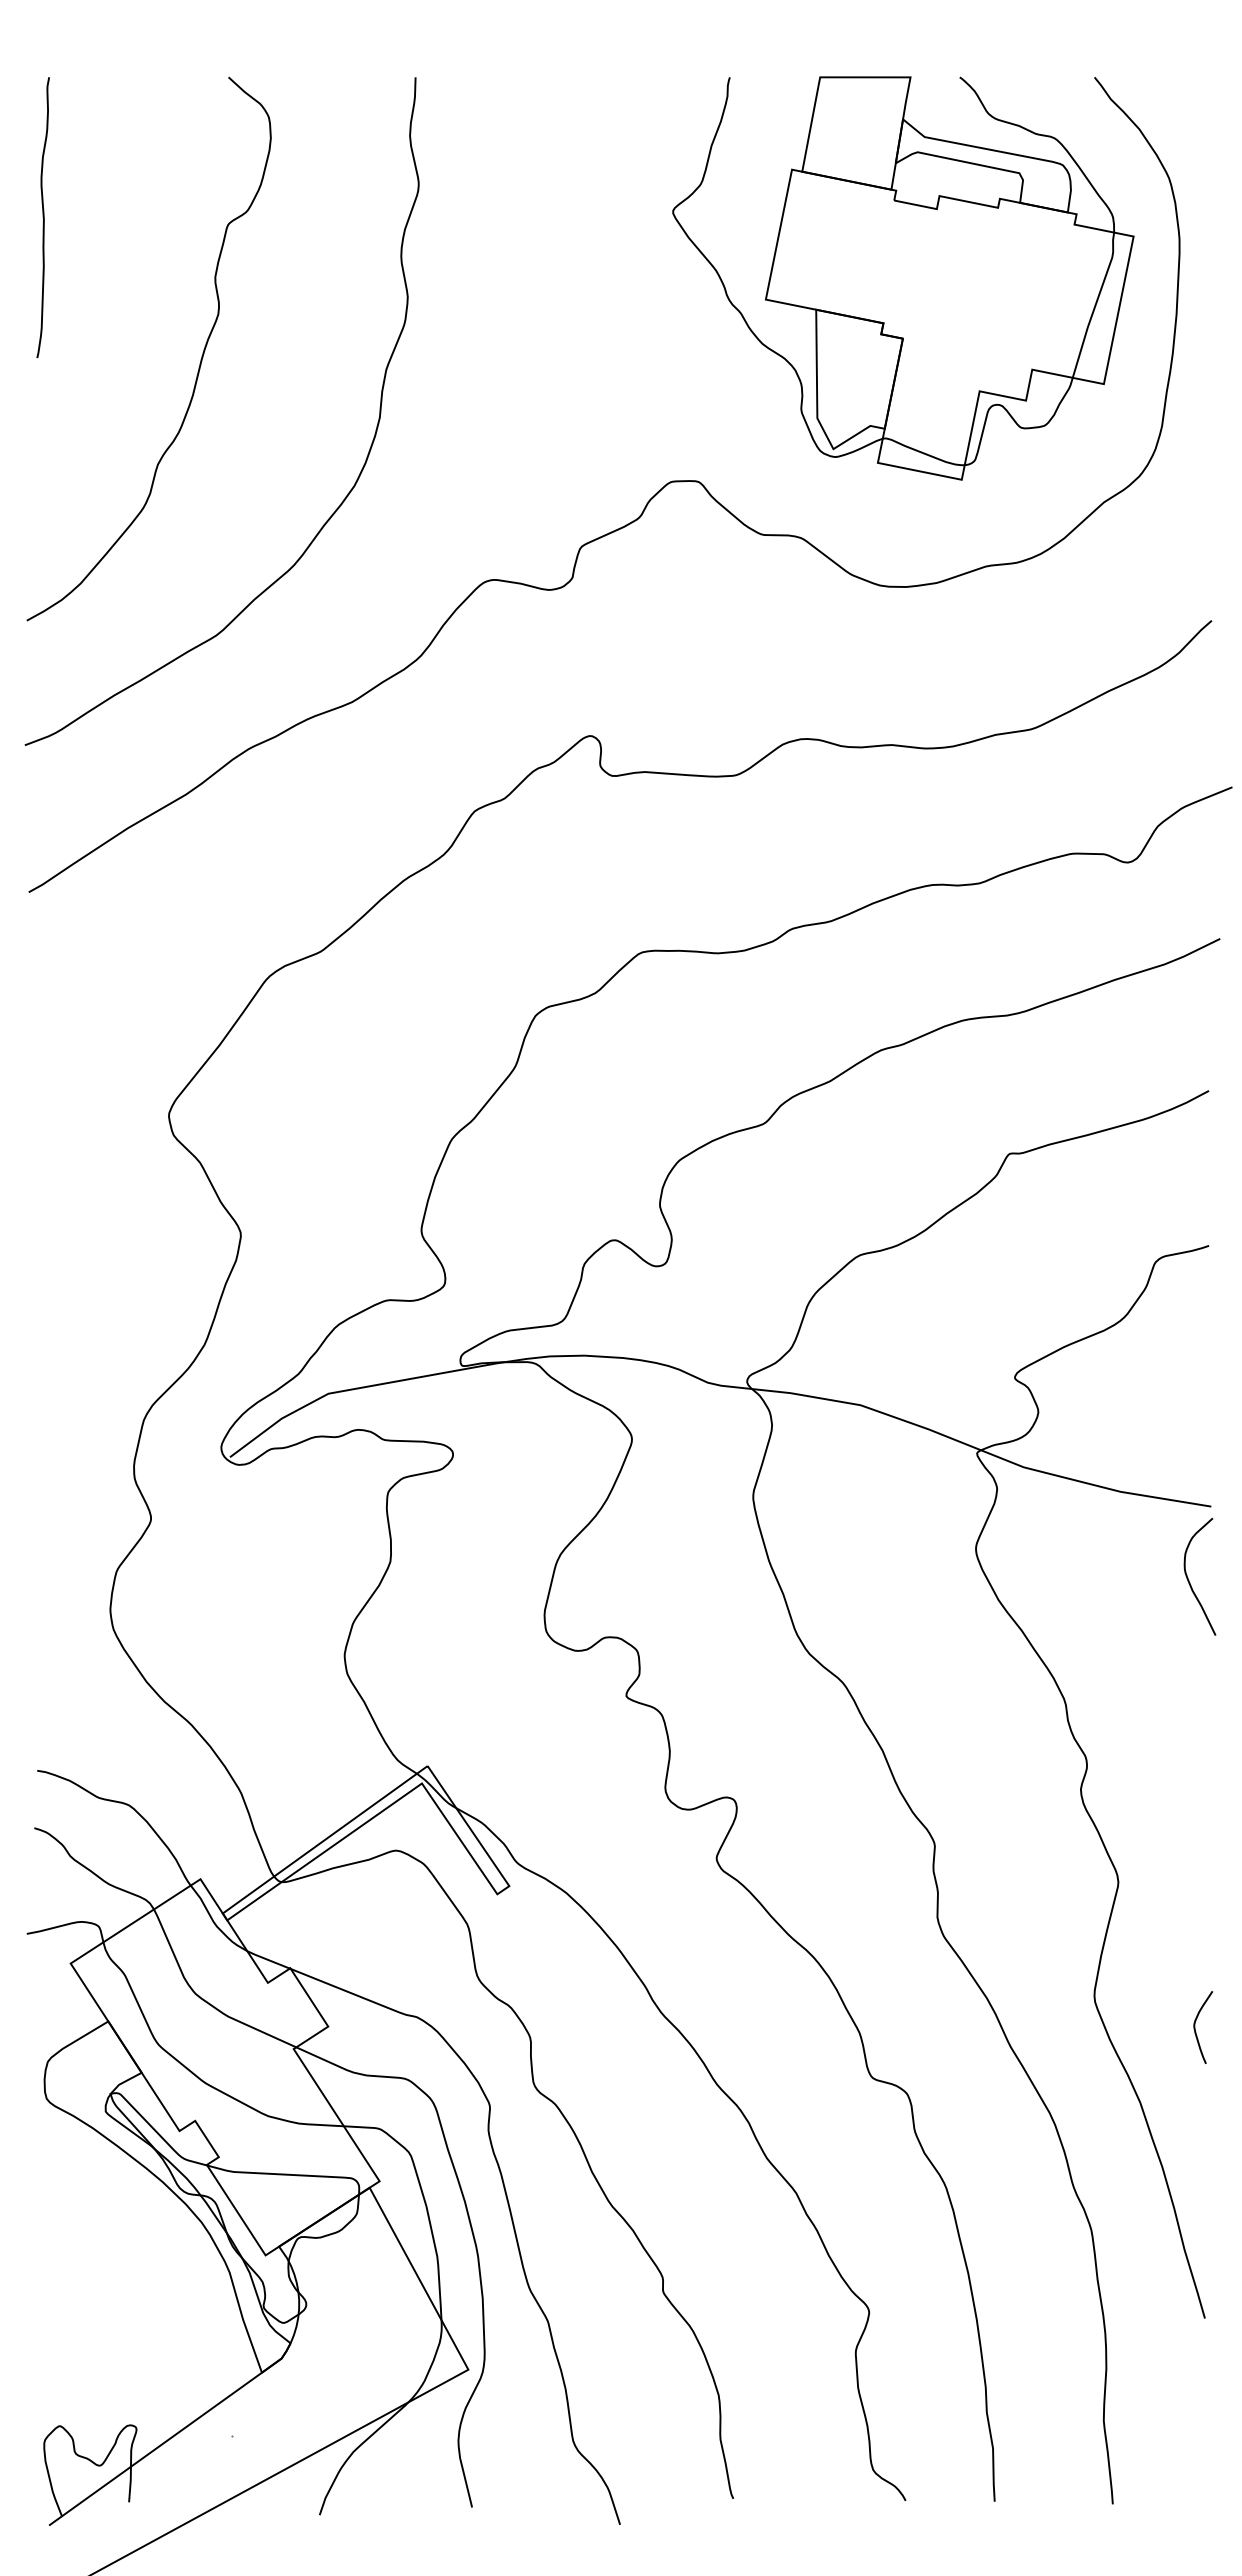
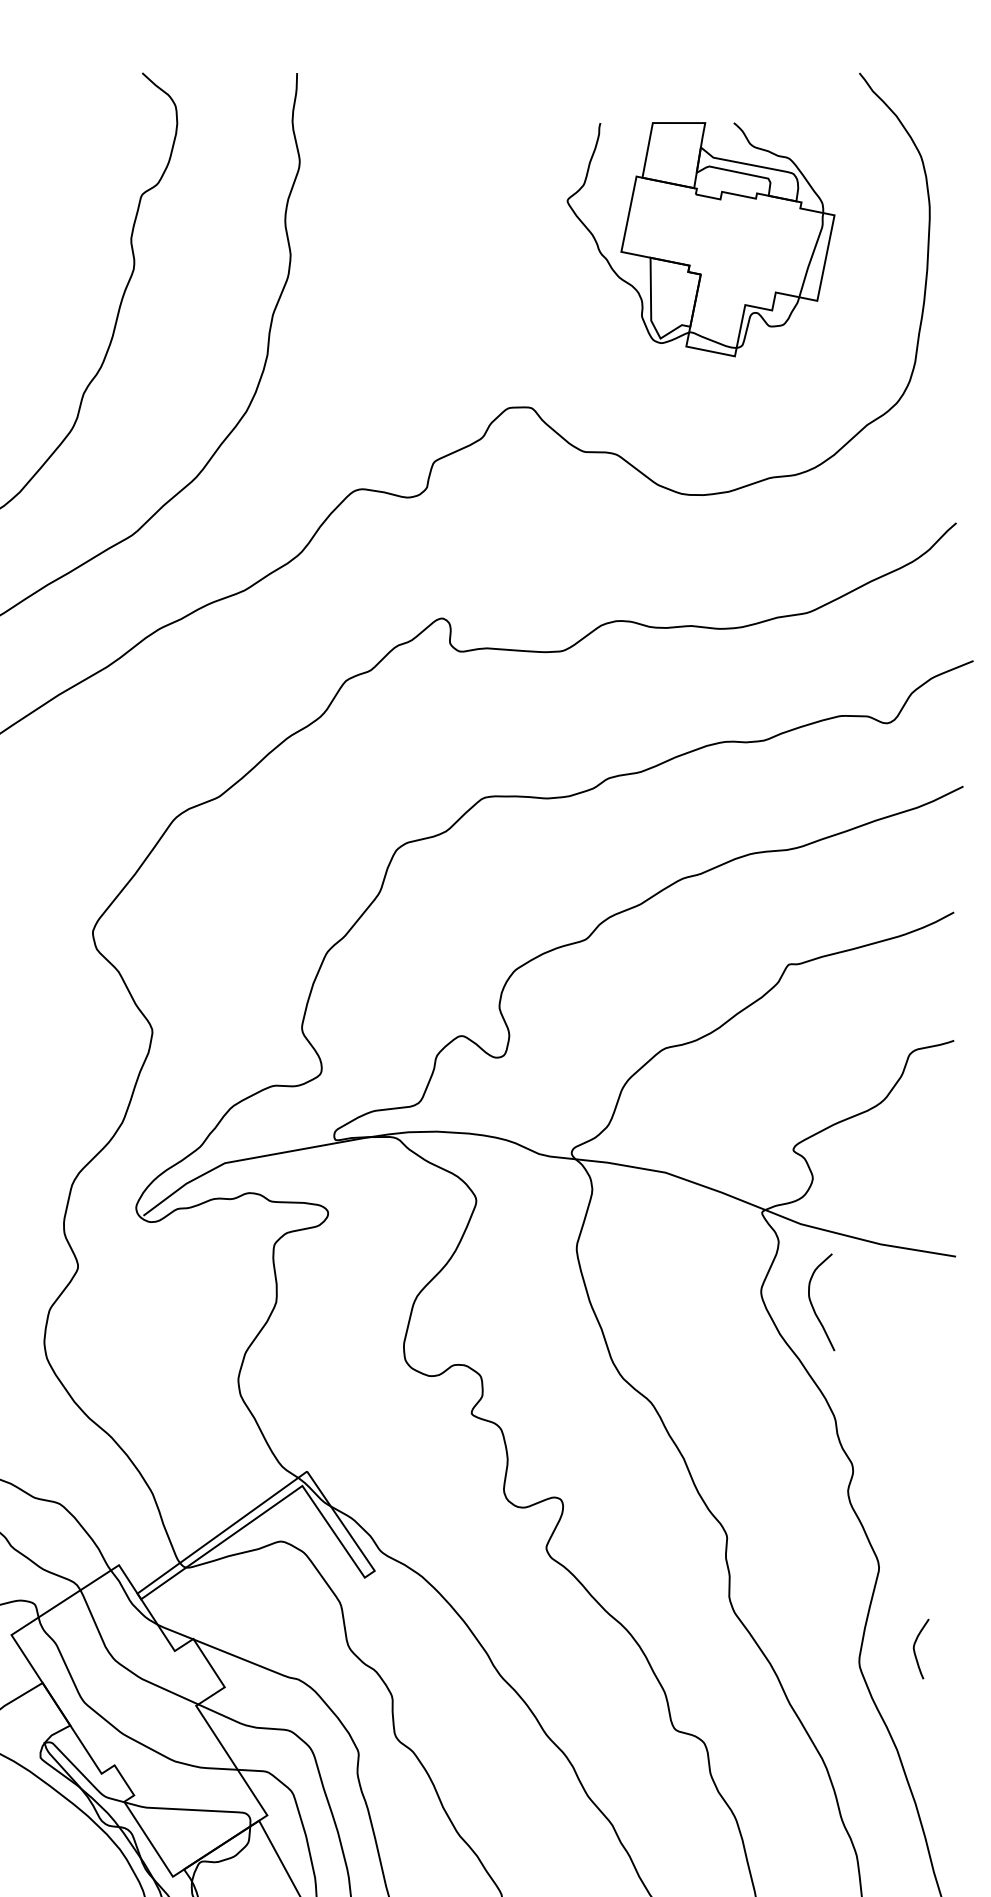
part: (903, 278) -> (701, 239), size x0.7
curve: (1189, 1580) -> (812, 1305), moved
curve: (1195, 2027) -> (914, 1649), moved

